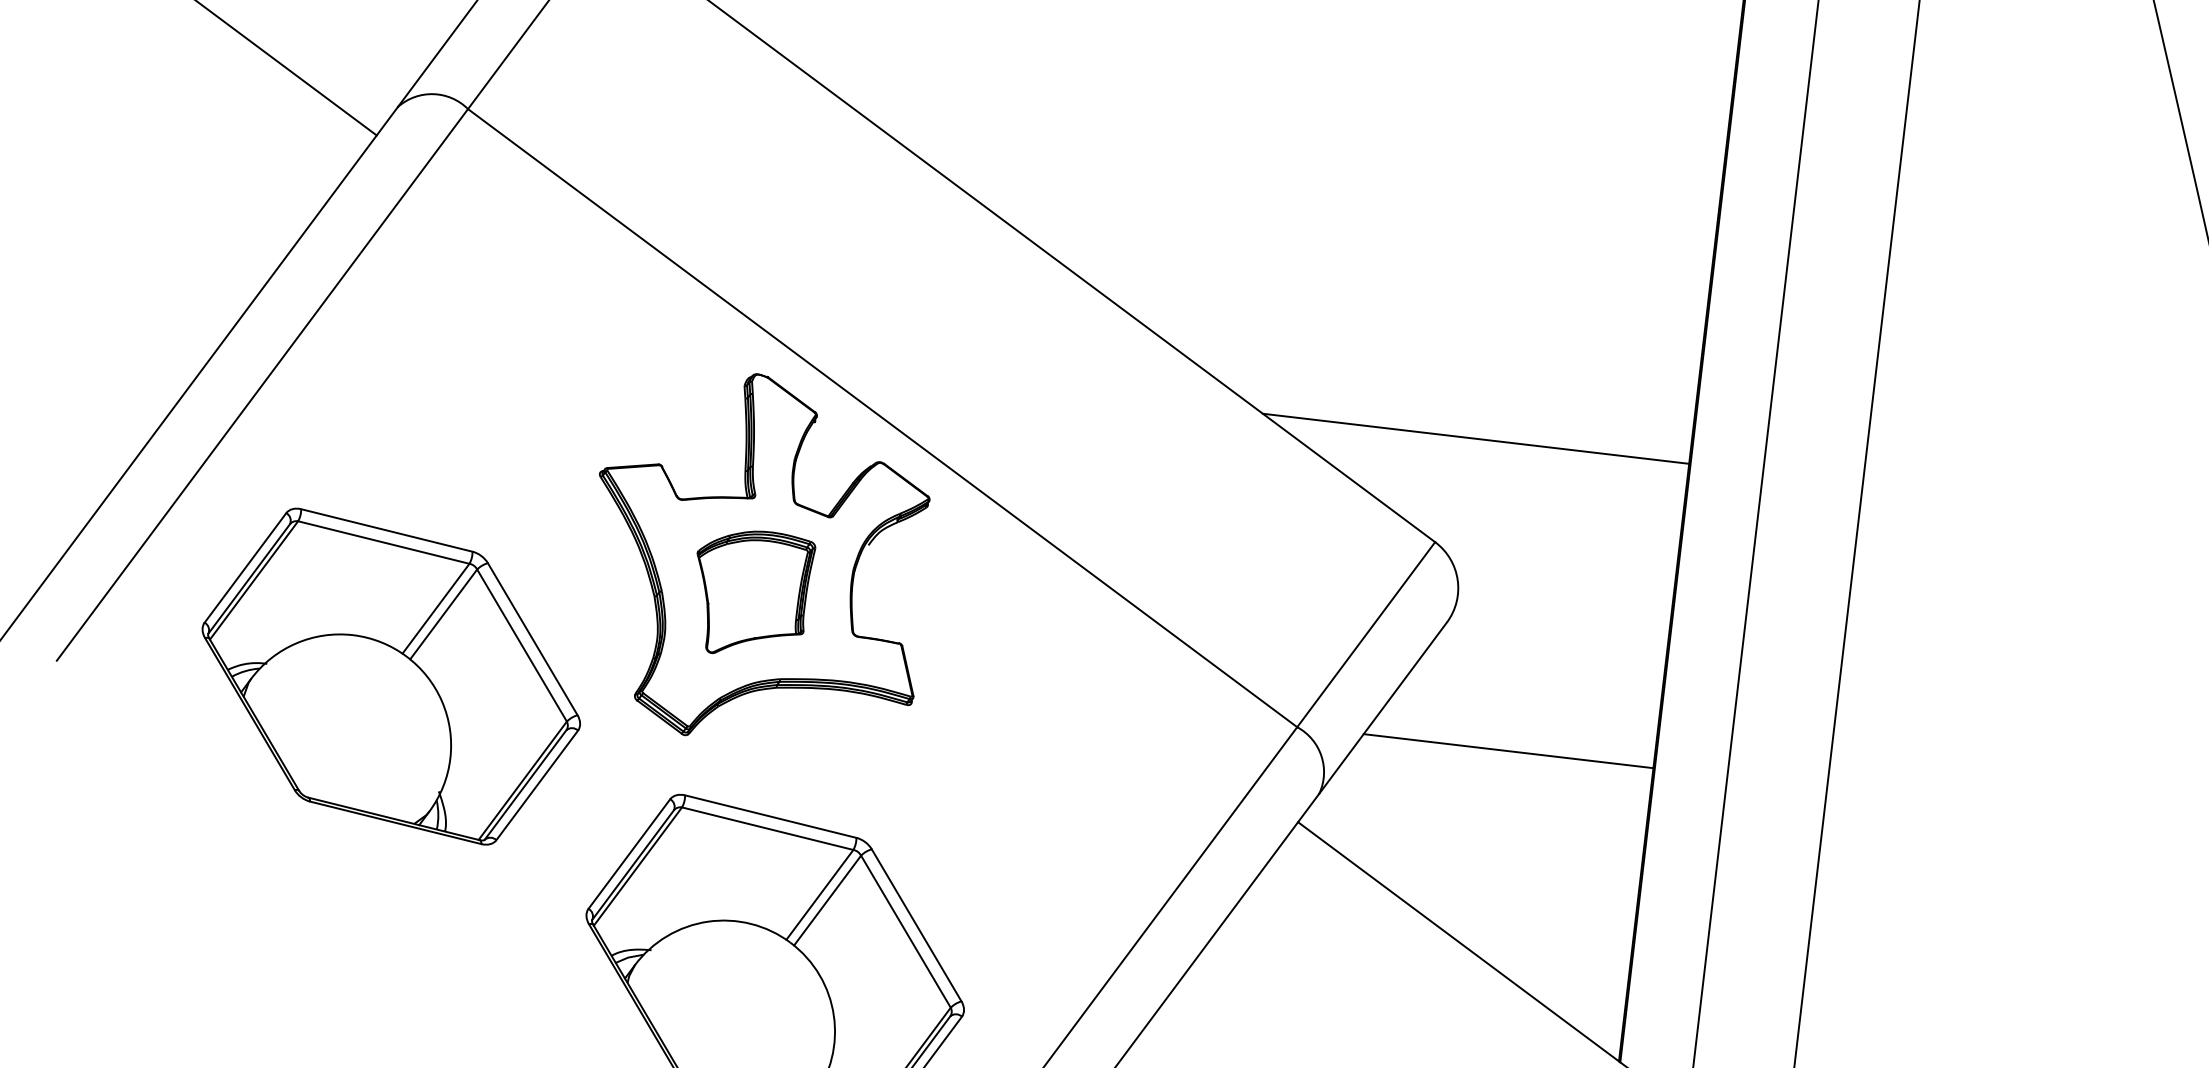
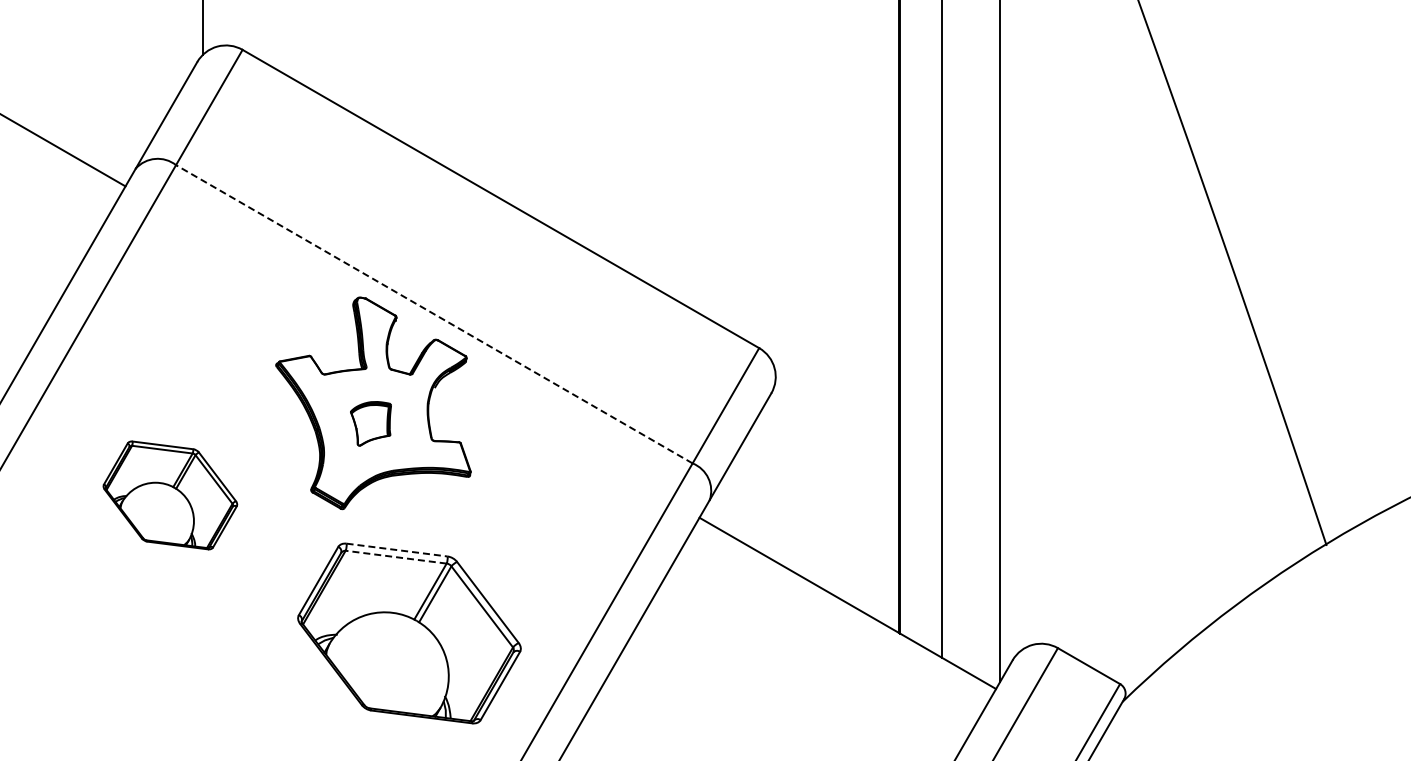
line: (881, 418) -> (433, 314), solid -> dashed
line: (1475, 439) -> (775, 286), removed
part: (750, 593) -> (370, 423), size x0.6
part: (391, 676) -> (170, 495), size x0.6
line: (1508, 750) -> (815, 462), removed
line: (771, 817) -> (397, 550), solid -> dashed
line: (768, 829) -> (396, 557), solid -> dashed

